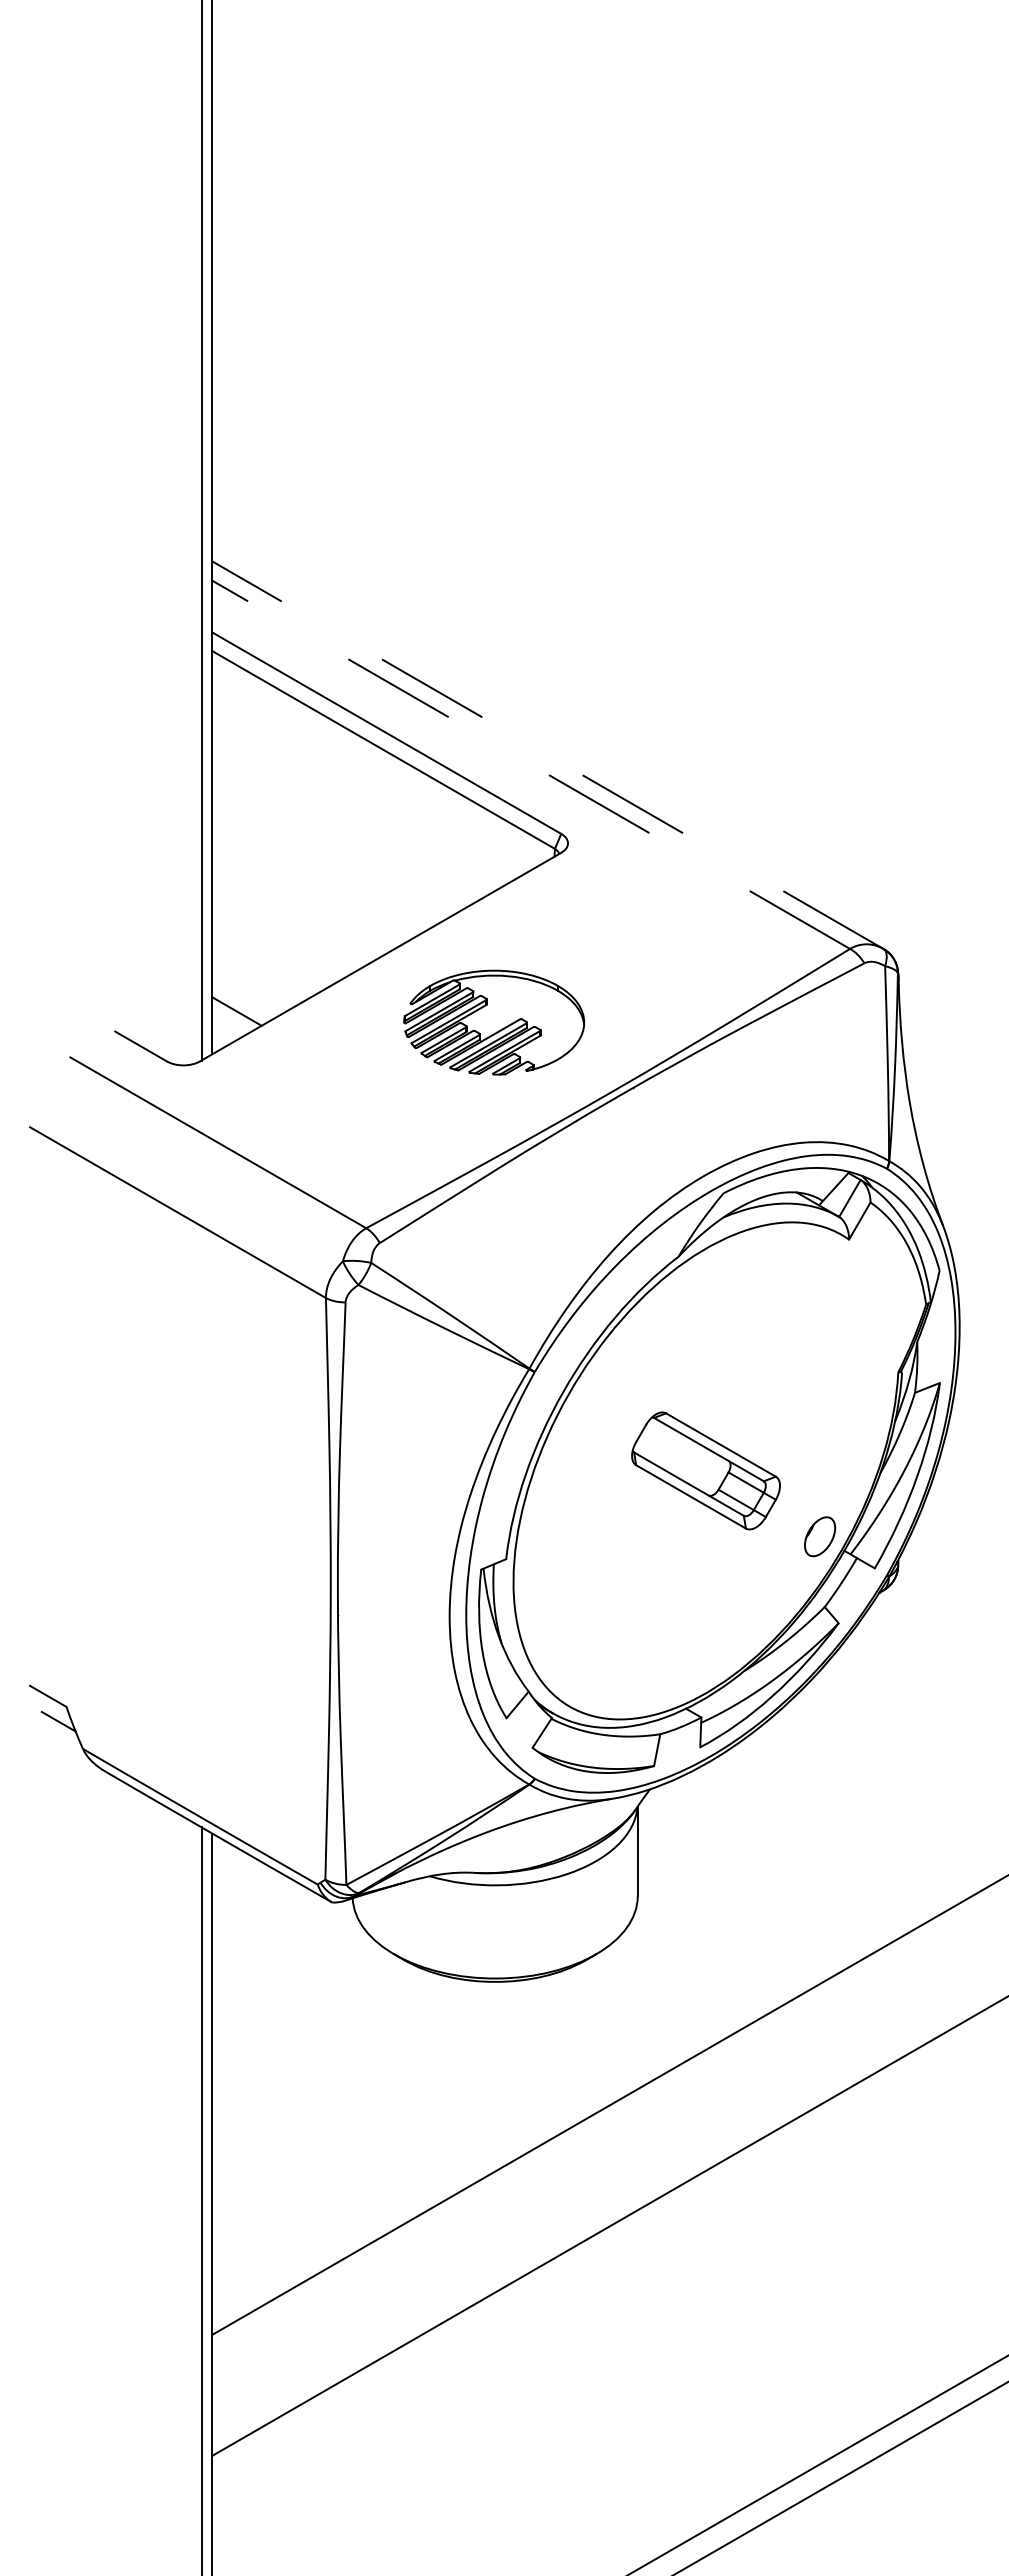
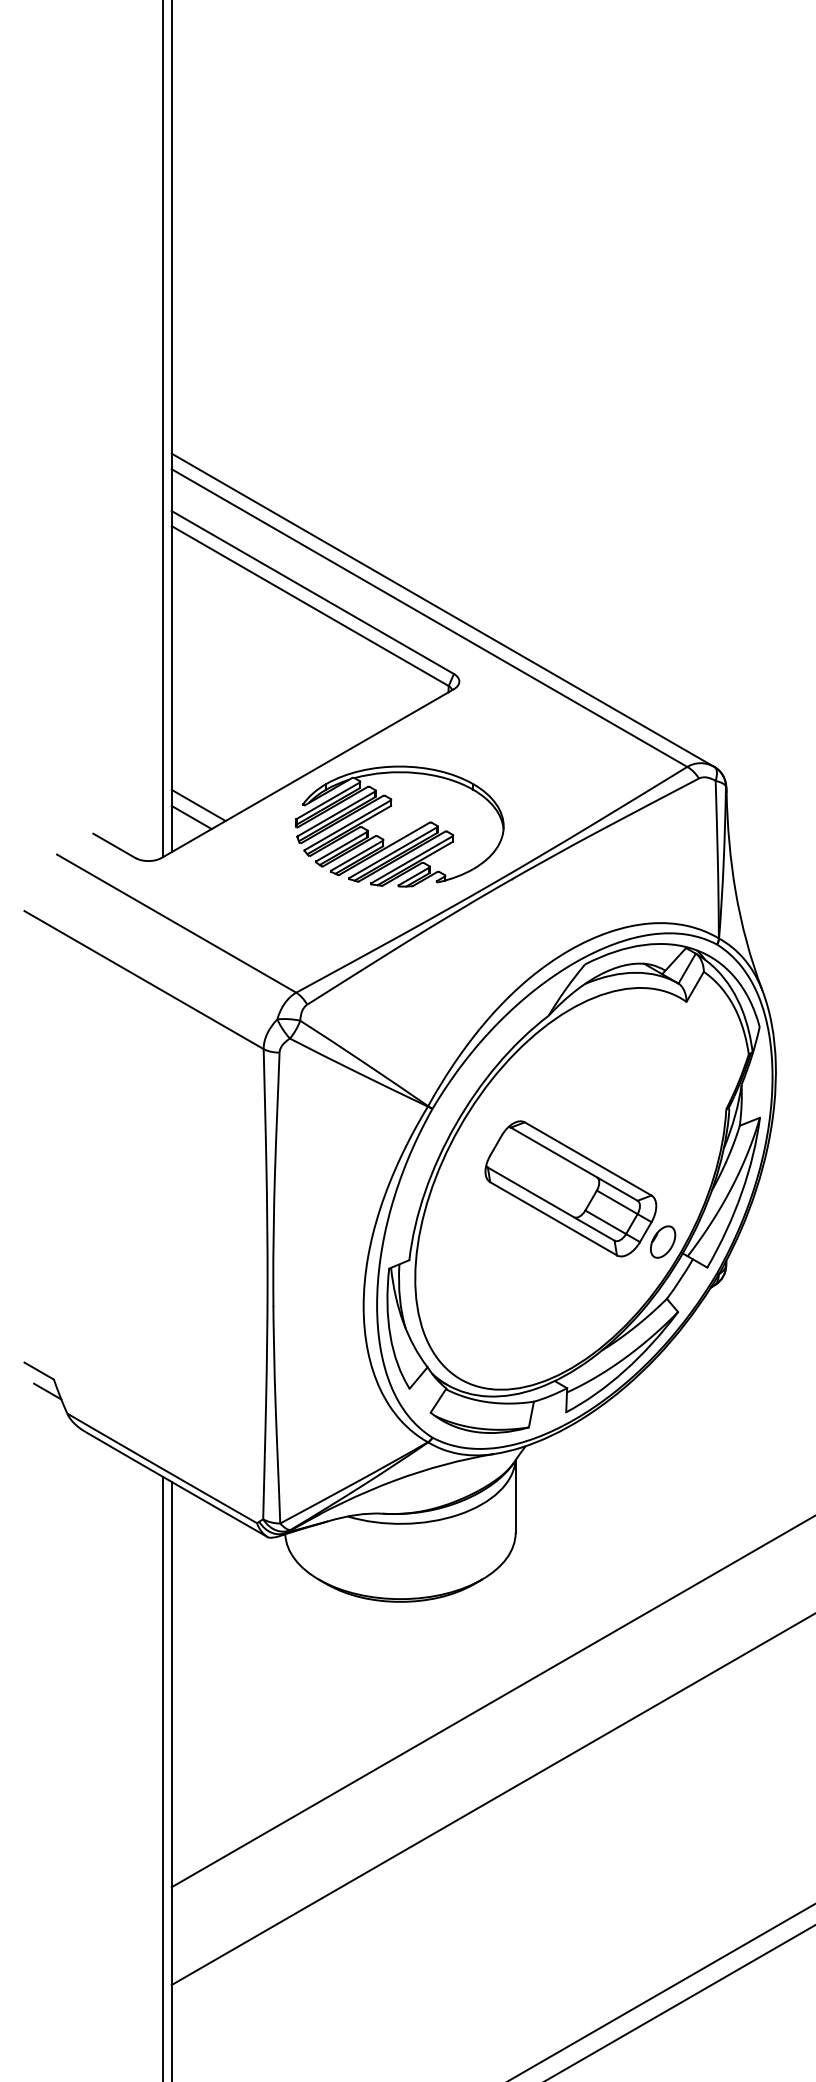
line: (547, 755) -> (442, 610), dashed -> solid
line: (530, 764) -> (429, 617), dashed -> solid
line: (245, 996) -> (198, 805), added
part: (493, 1022) -> (399, 826), size x1.43
part: (705, 1470) -> (570, 1188), size x1.43

